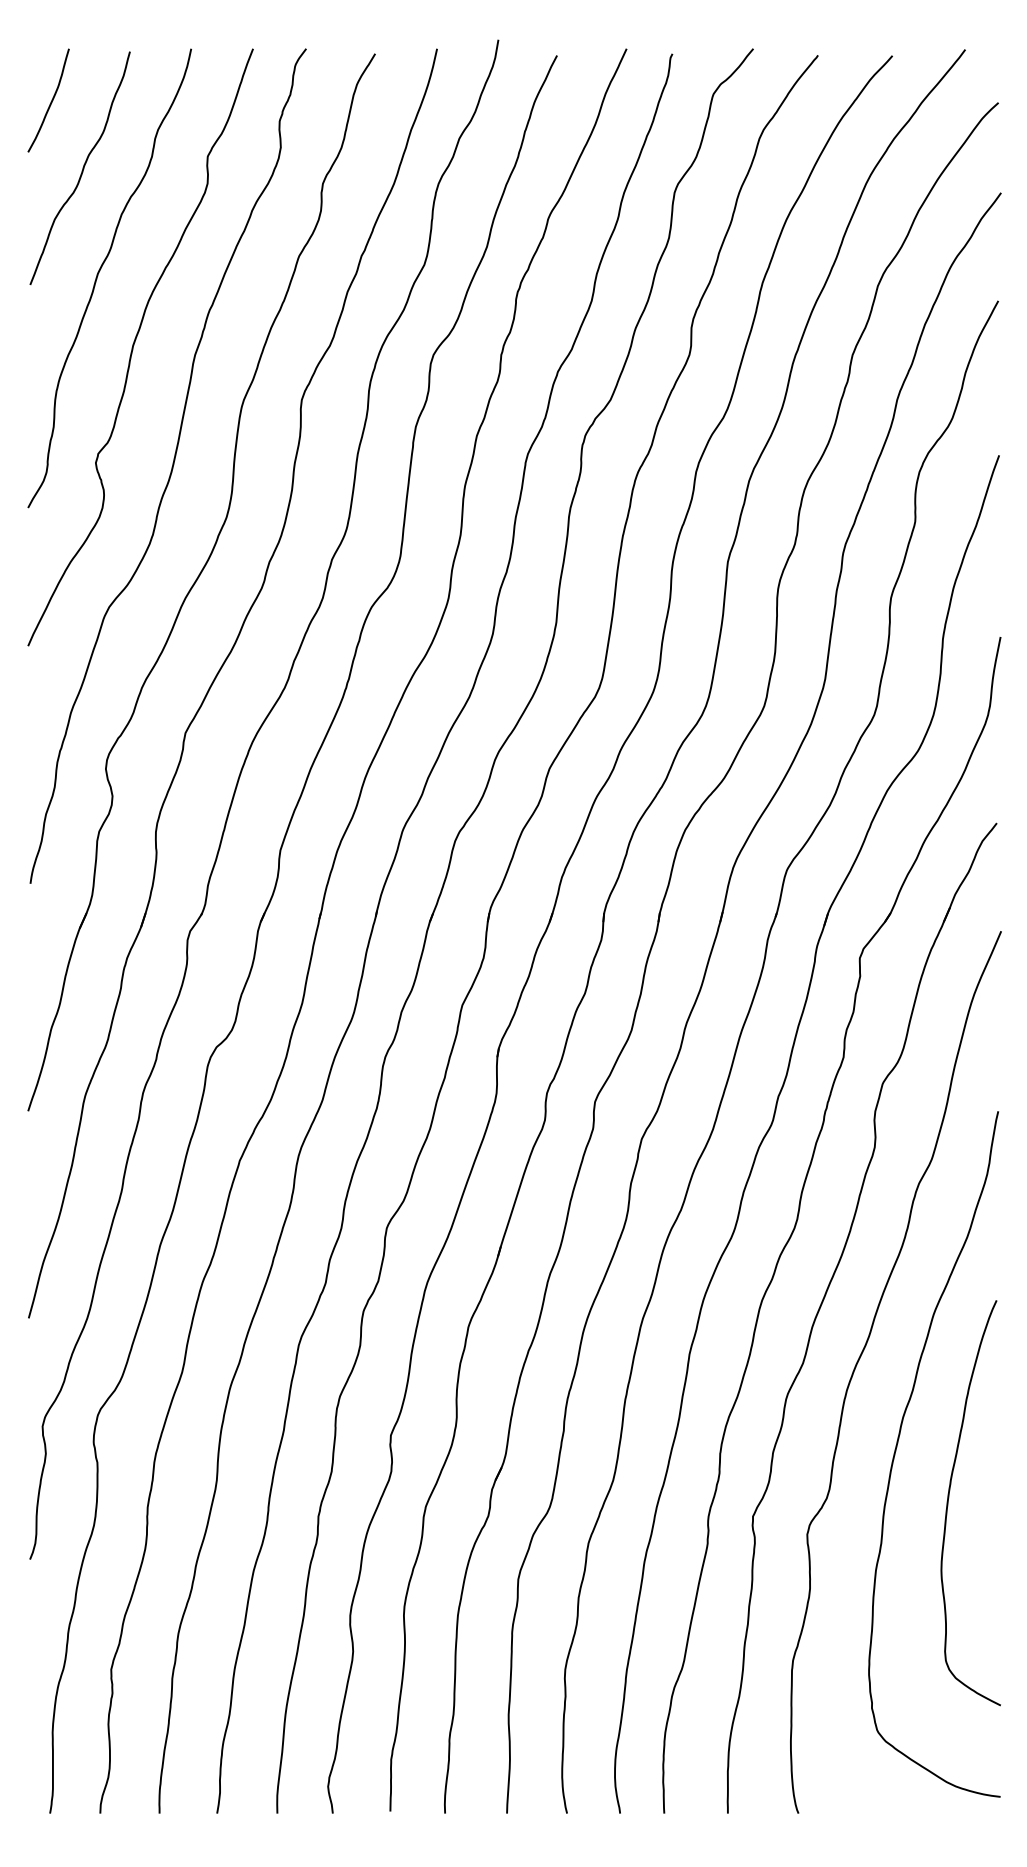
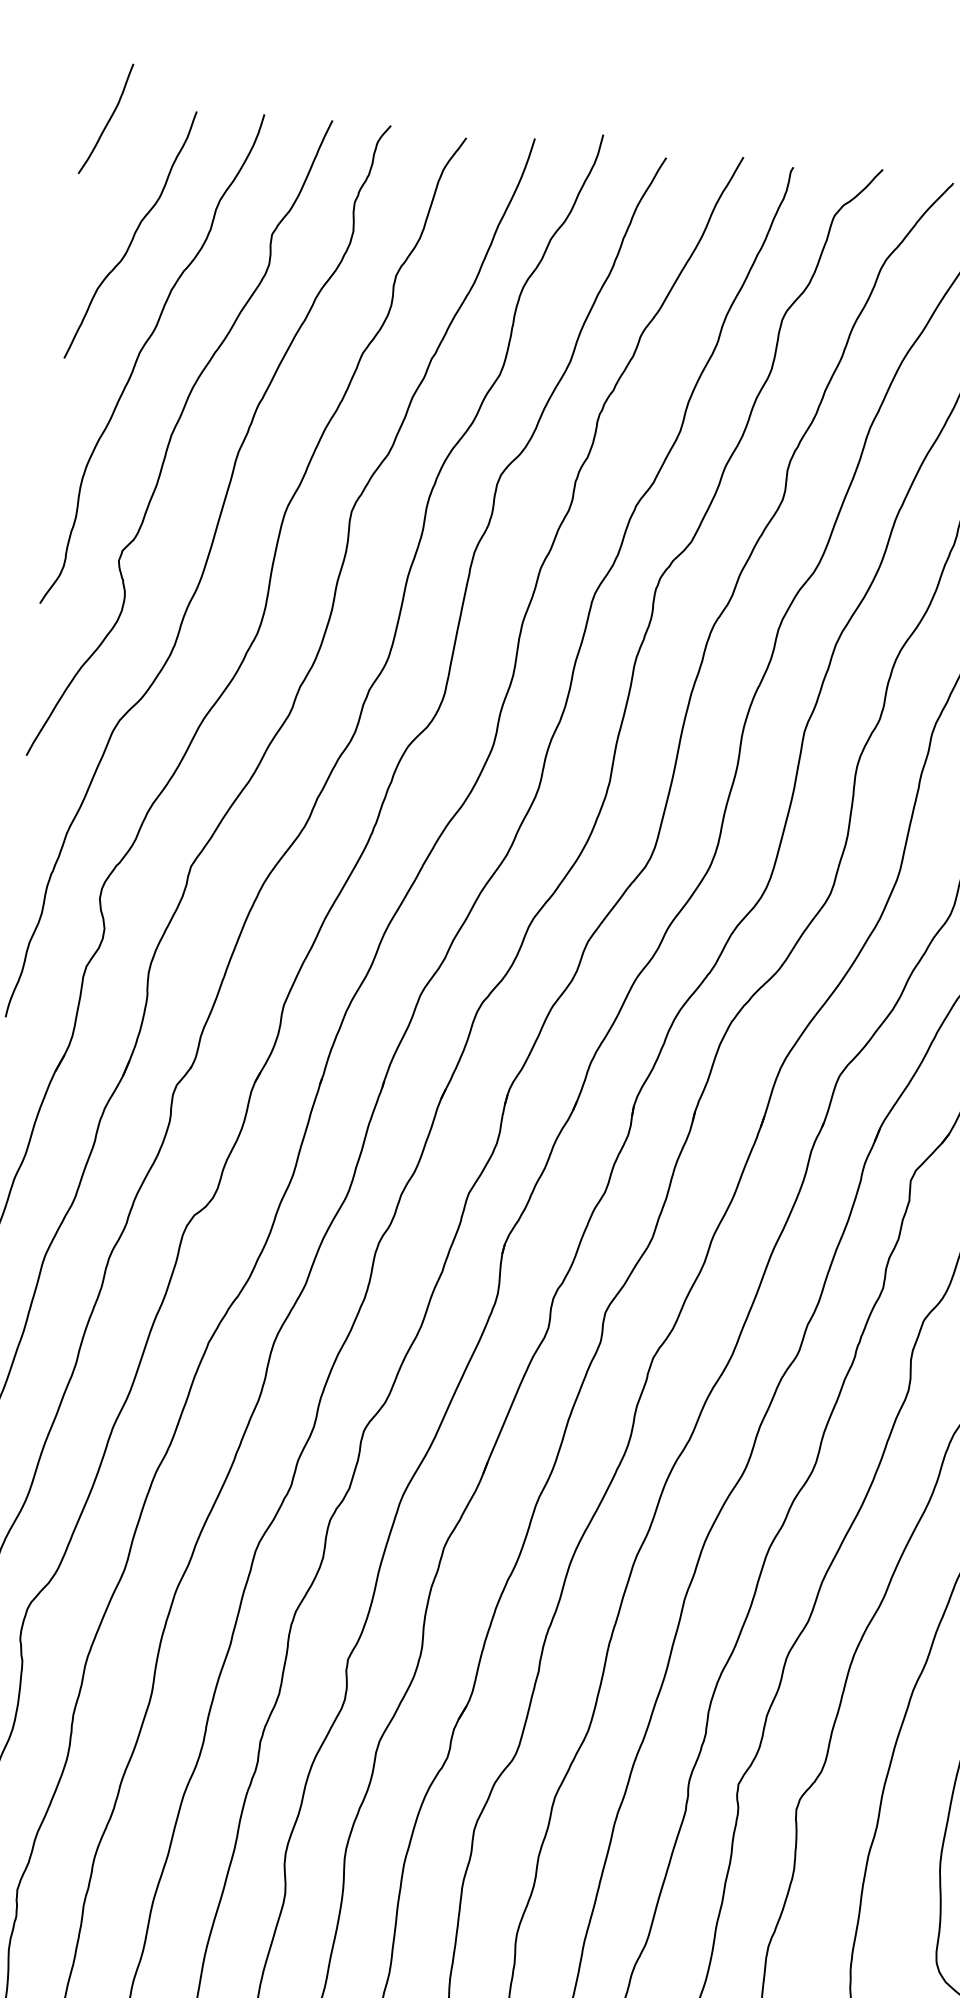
curve: (50, 101) -> (107, 120), moved

